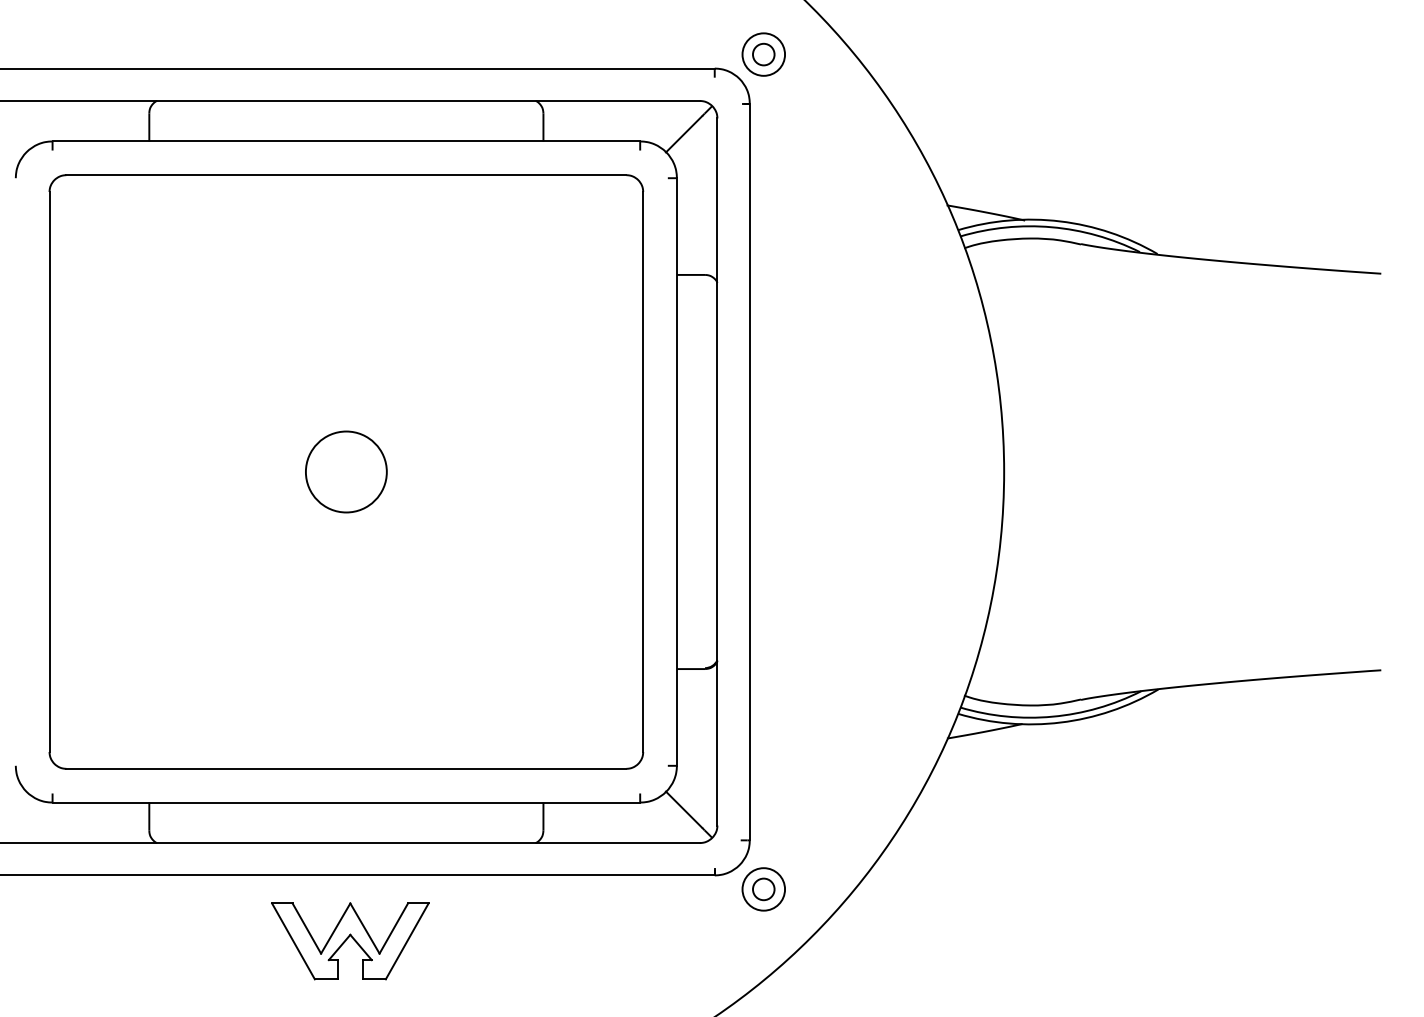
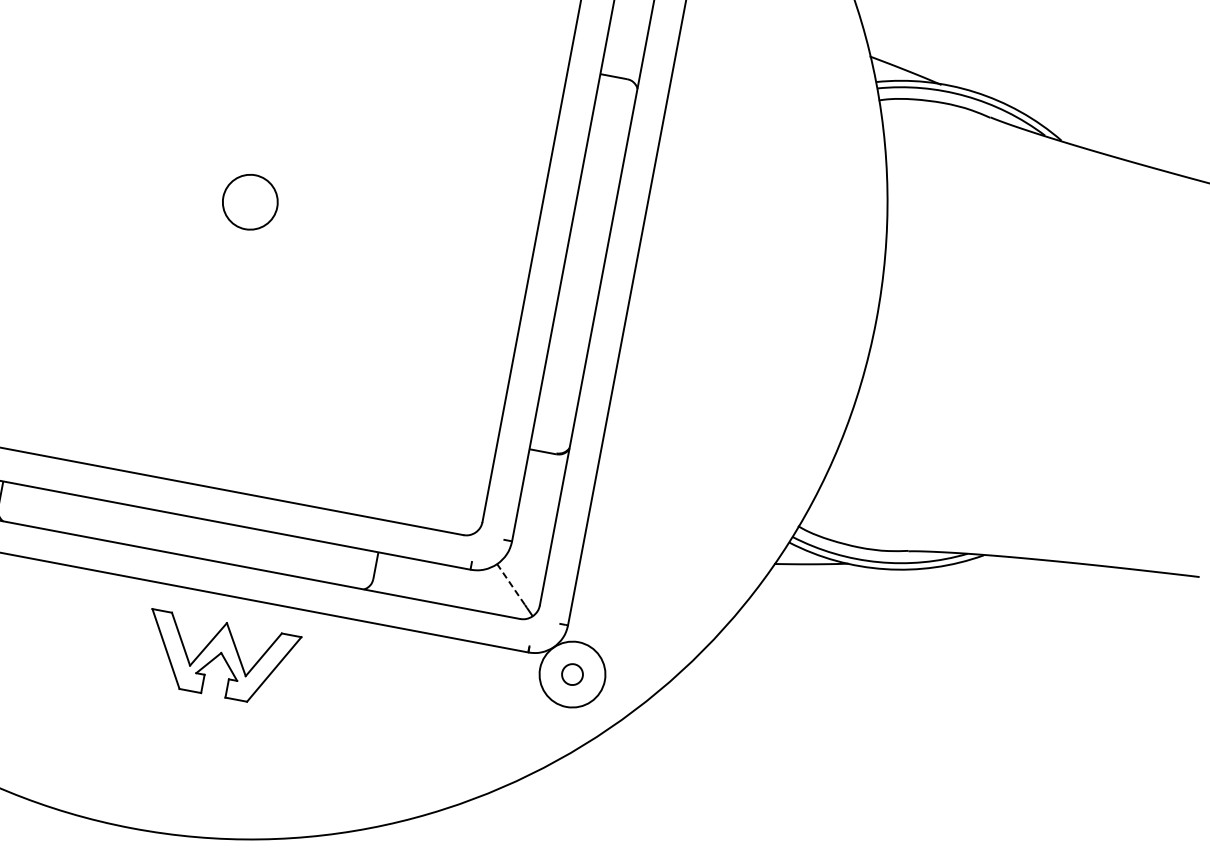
circle: (345, 471) -> (249, 201), size x0.7
line: (684, 809) -> (511, 584), solid -> dashed
circle: (763, 889) -> (572, 674), size x1.6
part: (350, 941) -> (220, 659), moved

